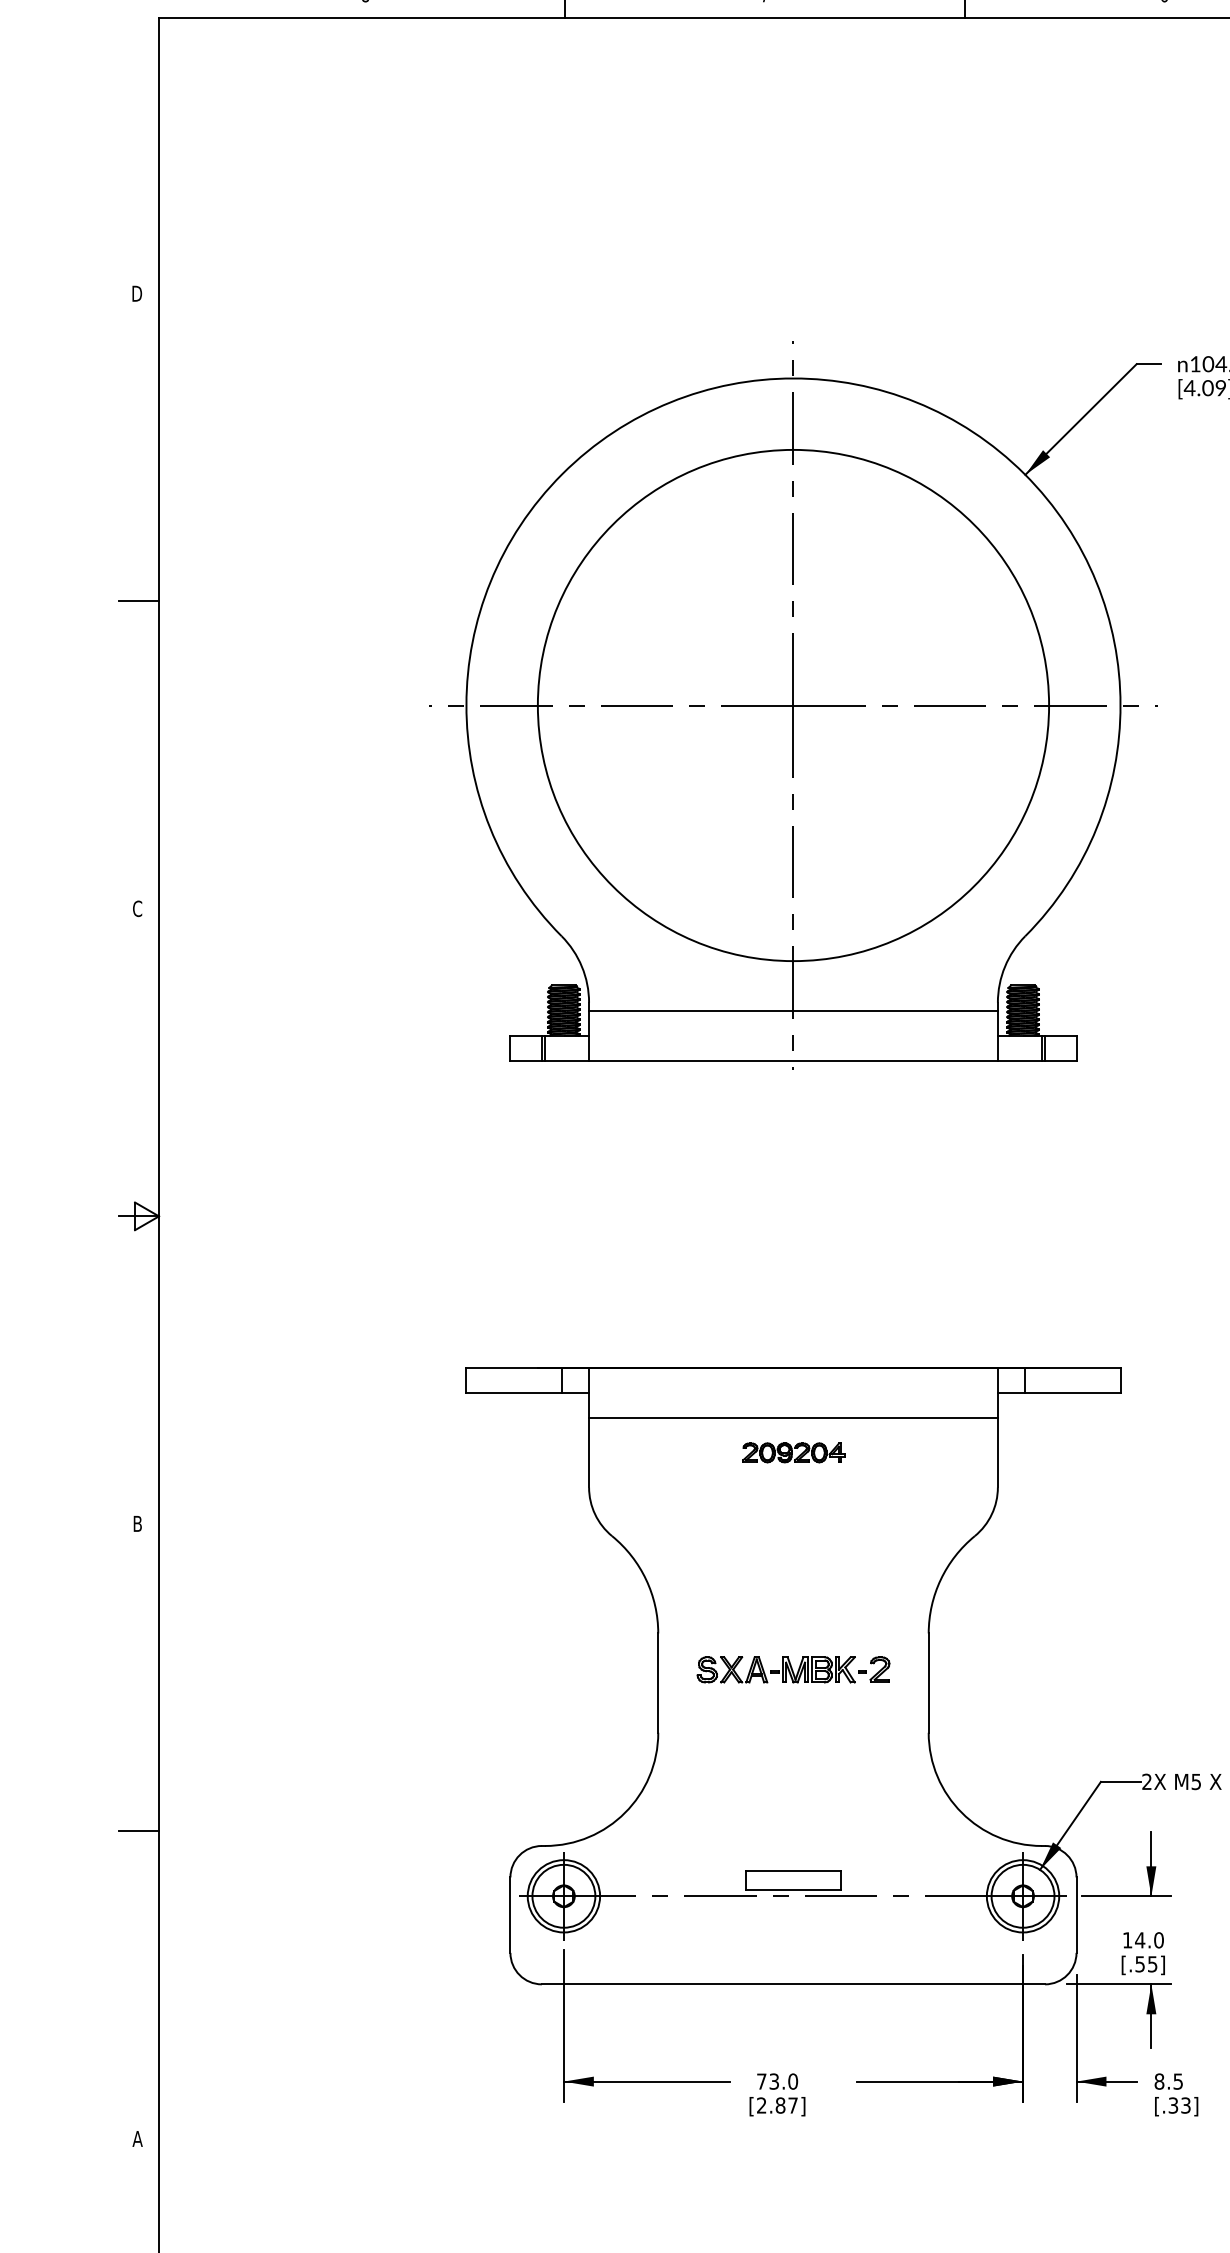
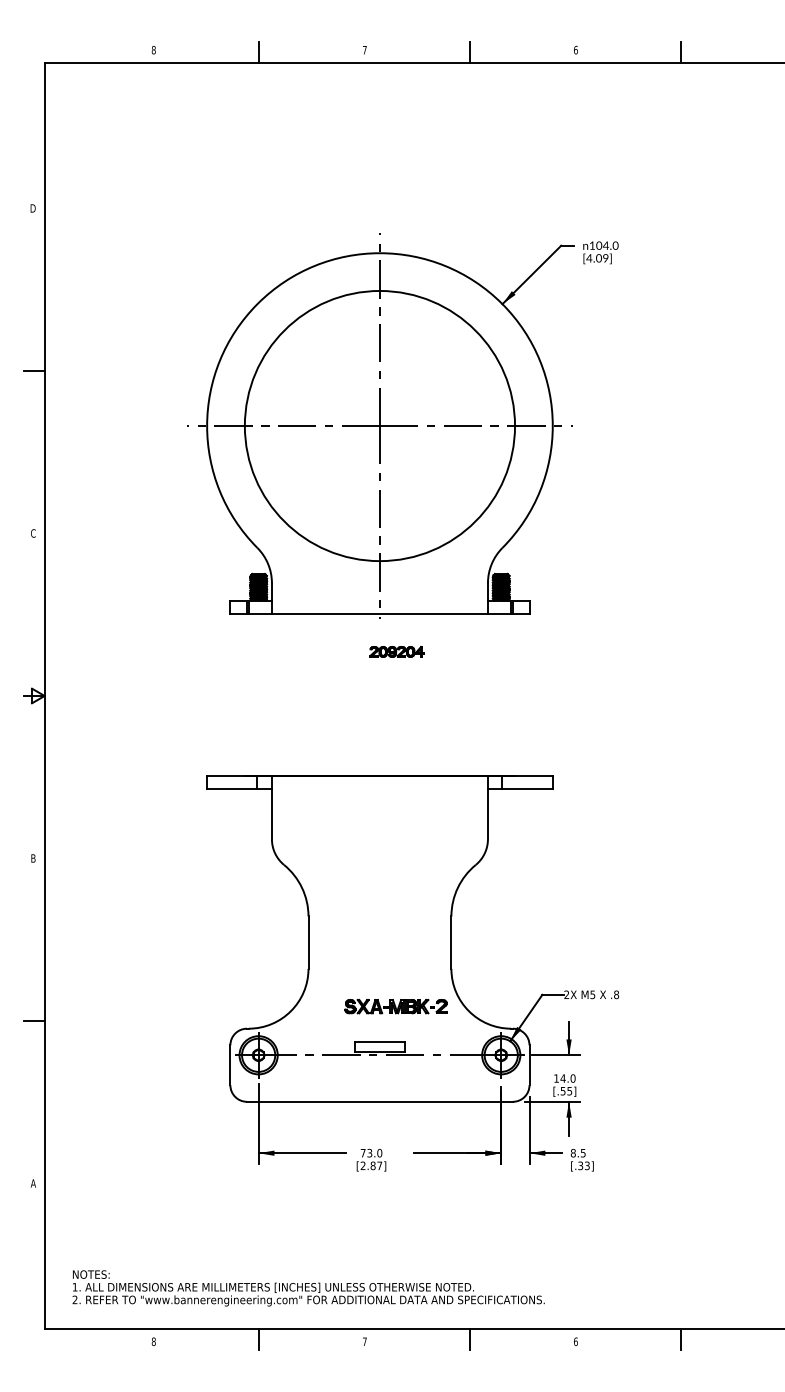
line: (792, 1011) -> (379, 587), removed
line: (792, 1417) -> (379, 802), removed
part: (792, 1451) -> (396, 651), moved
part: (792, 1669) -> (395, 1006), moved

